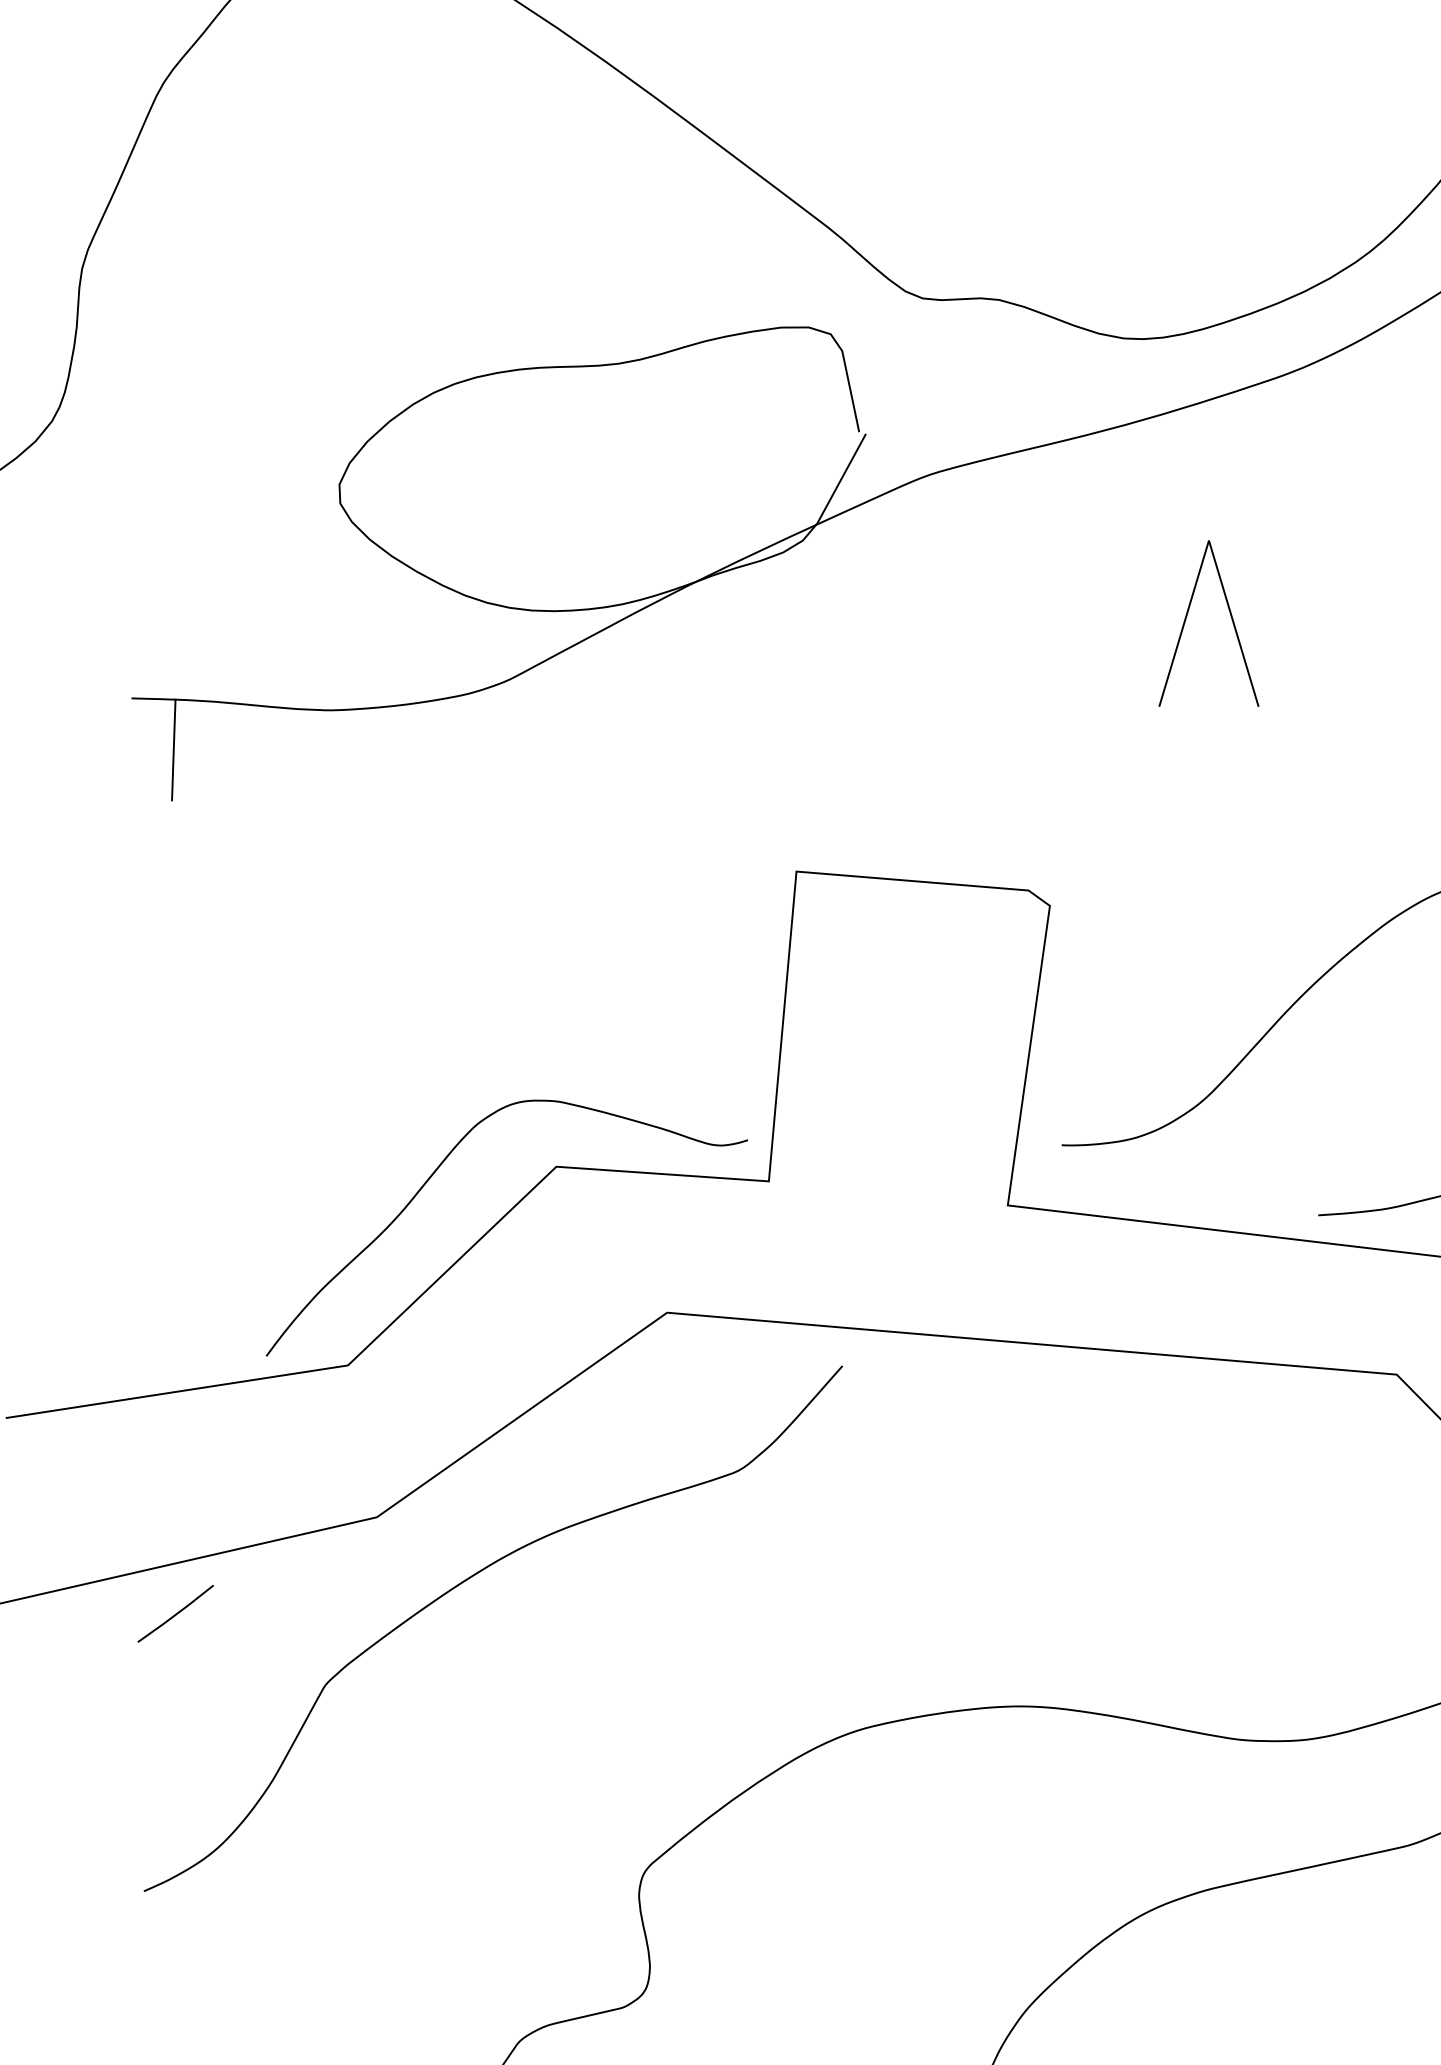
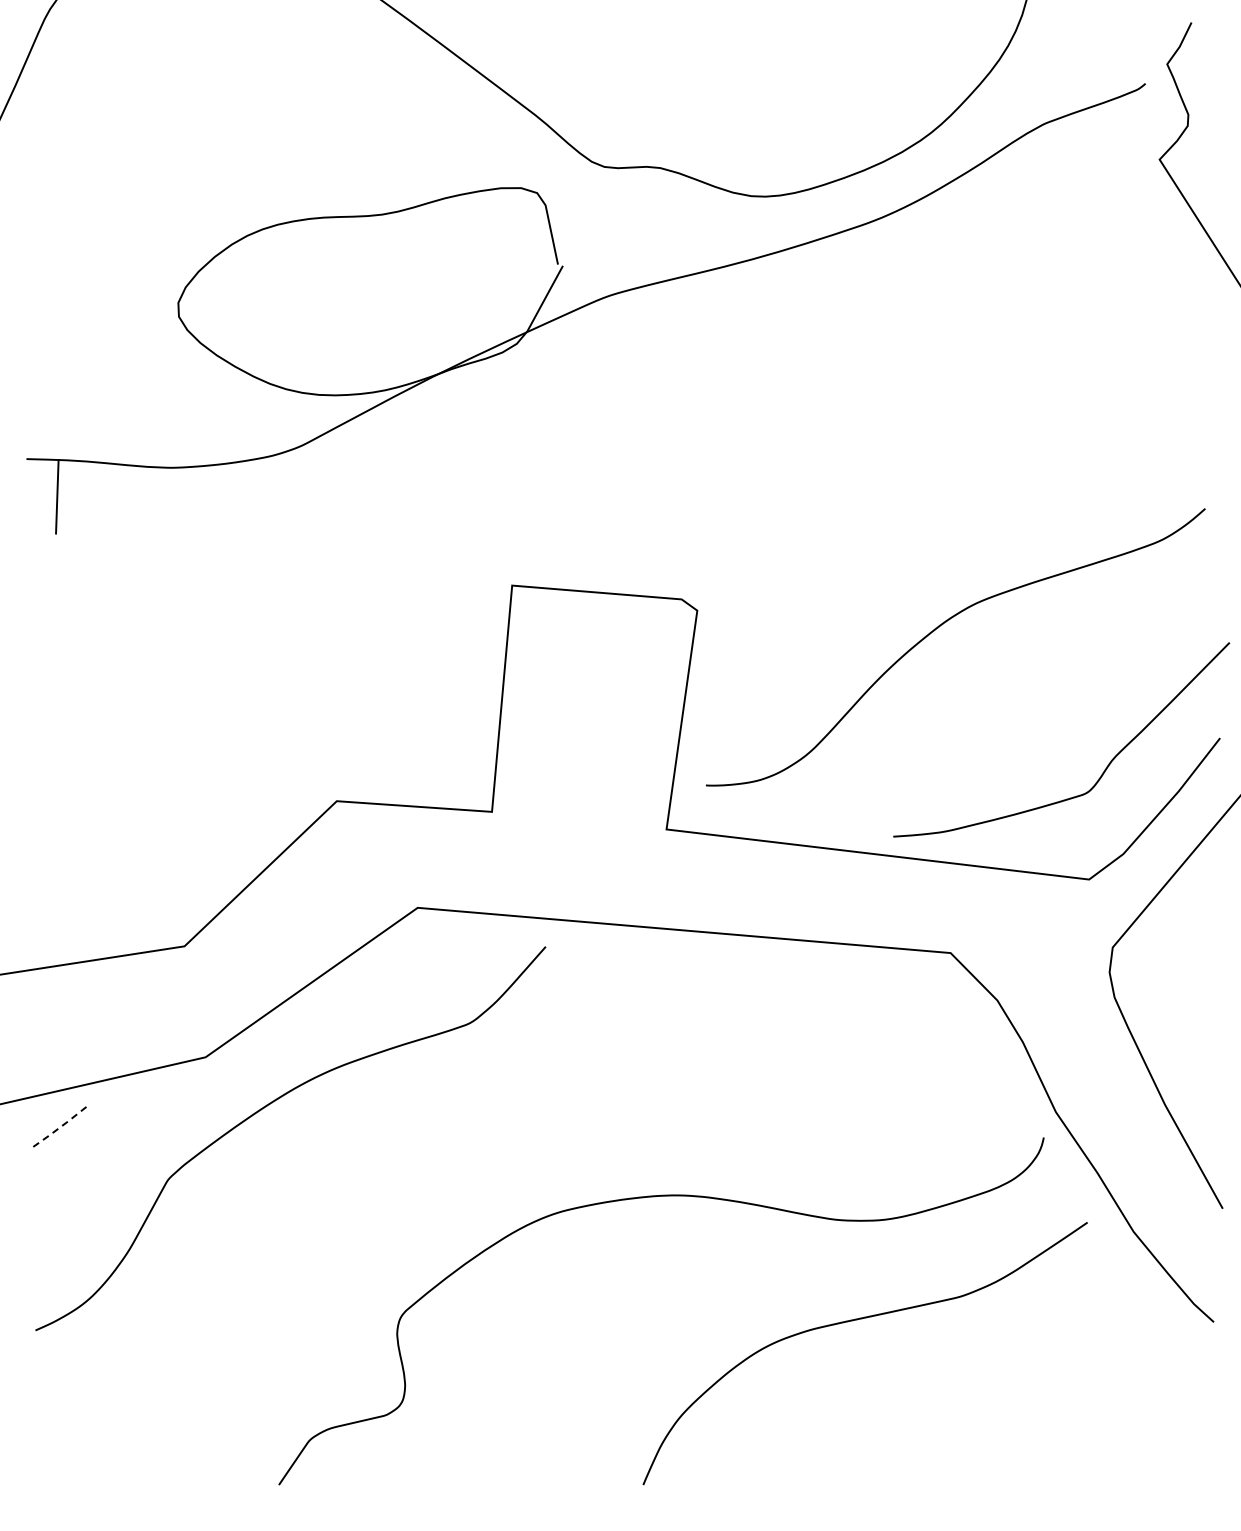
part: (1188, 615) -> (798, 398), removed
curve: (439, 1168) -> (251, 802), removed
line: (176, 1614) -> (59, 1128), solid -> dashed

